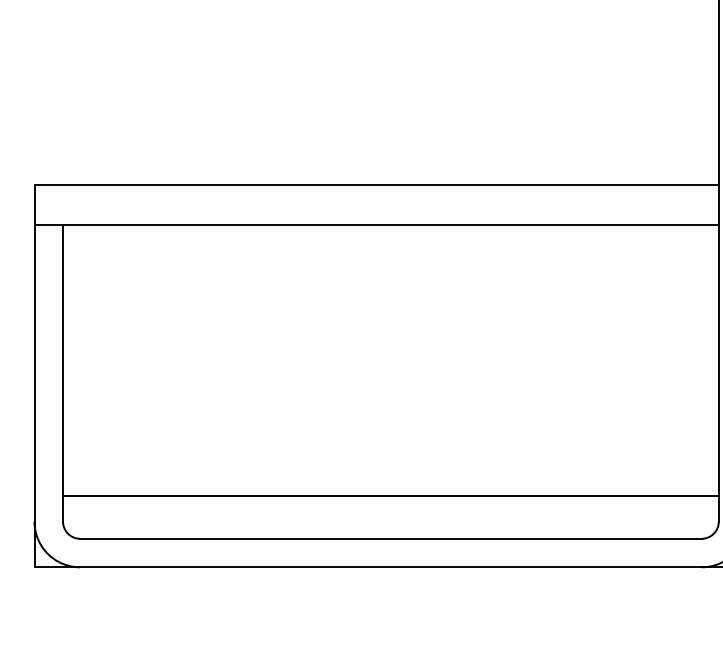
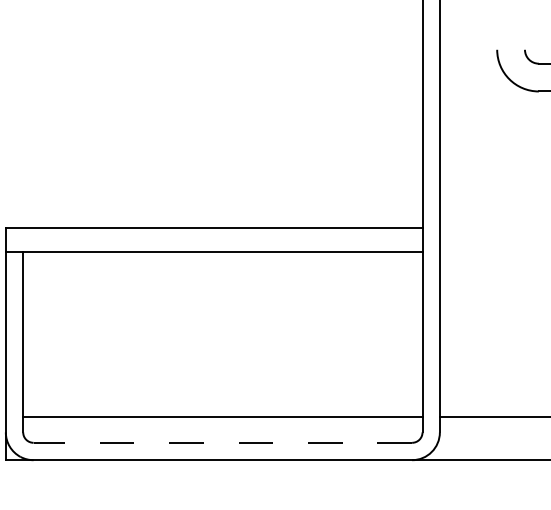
line: (390, 538) -> (222, 442), solid -> dashed

